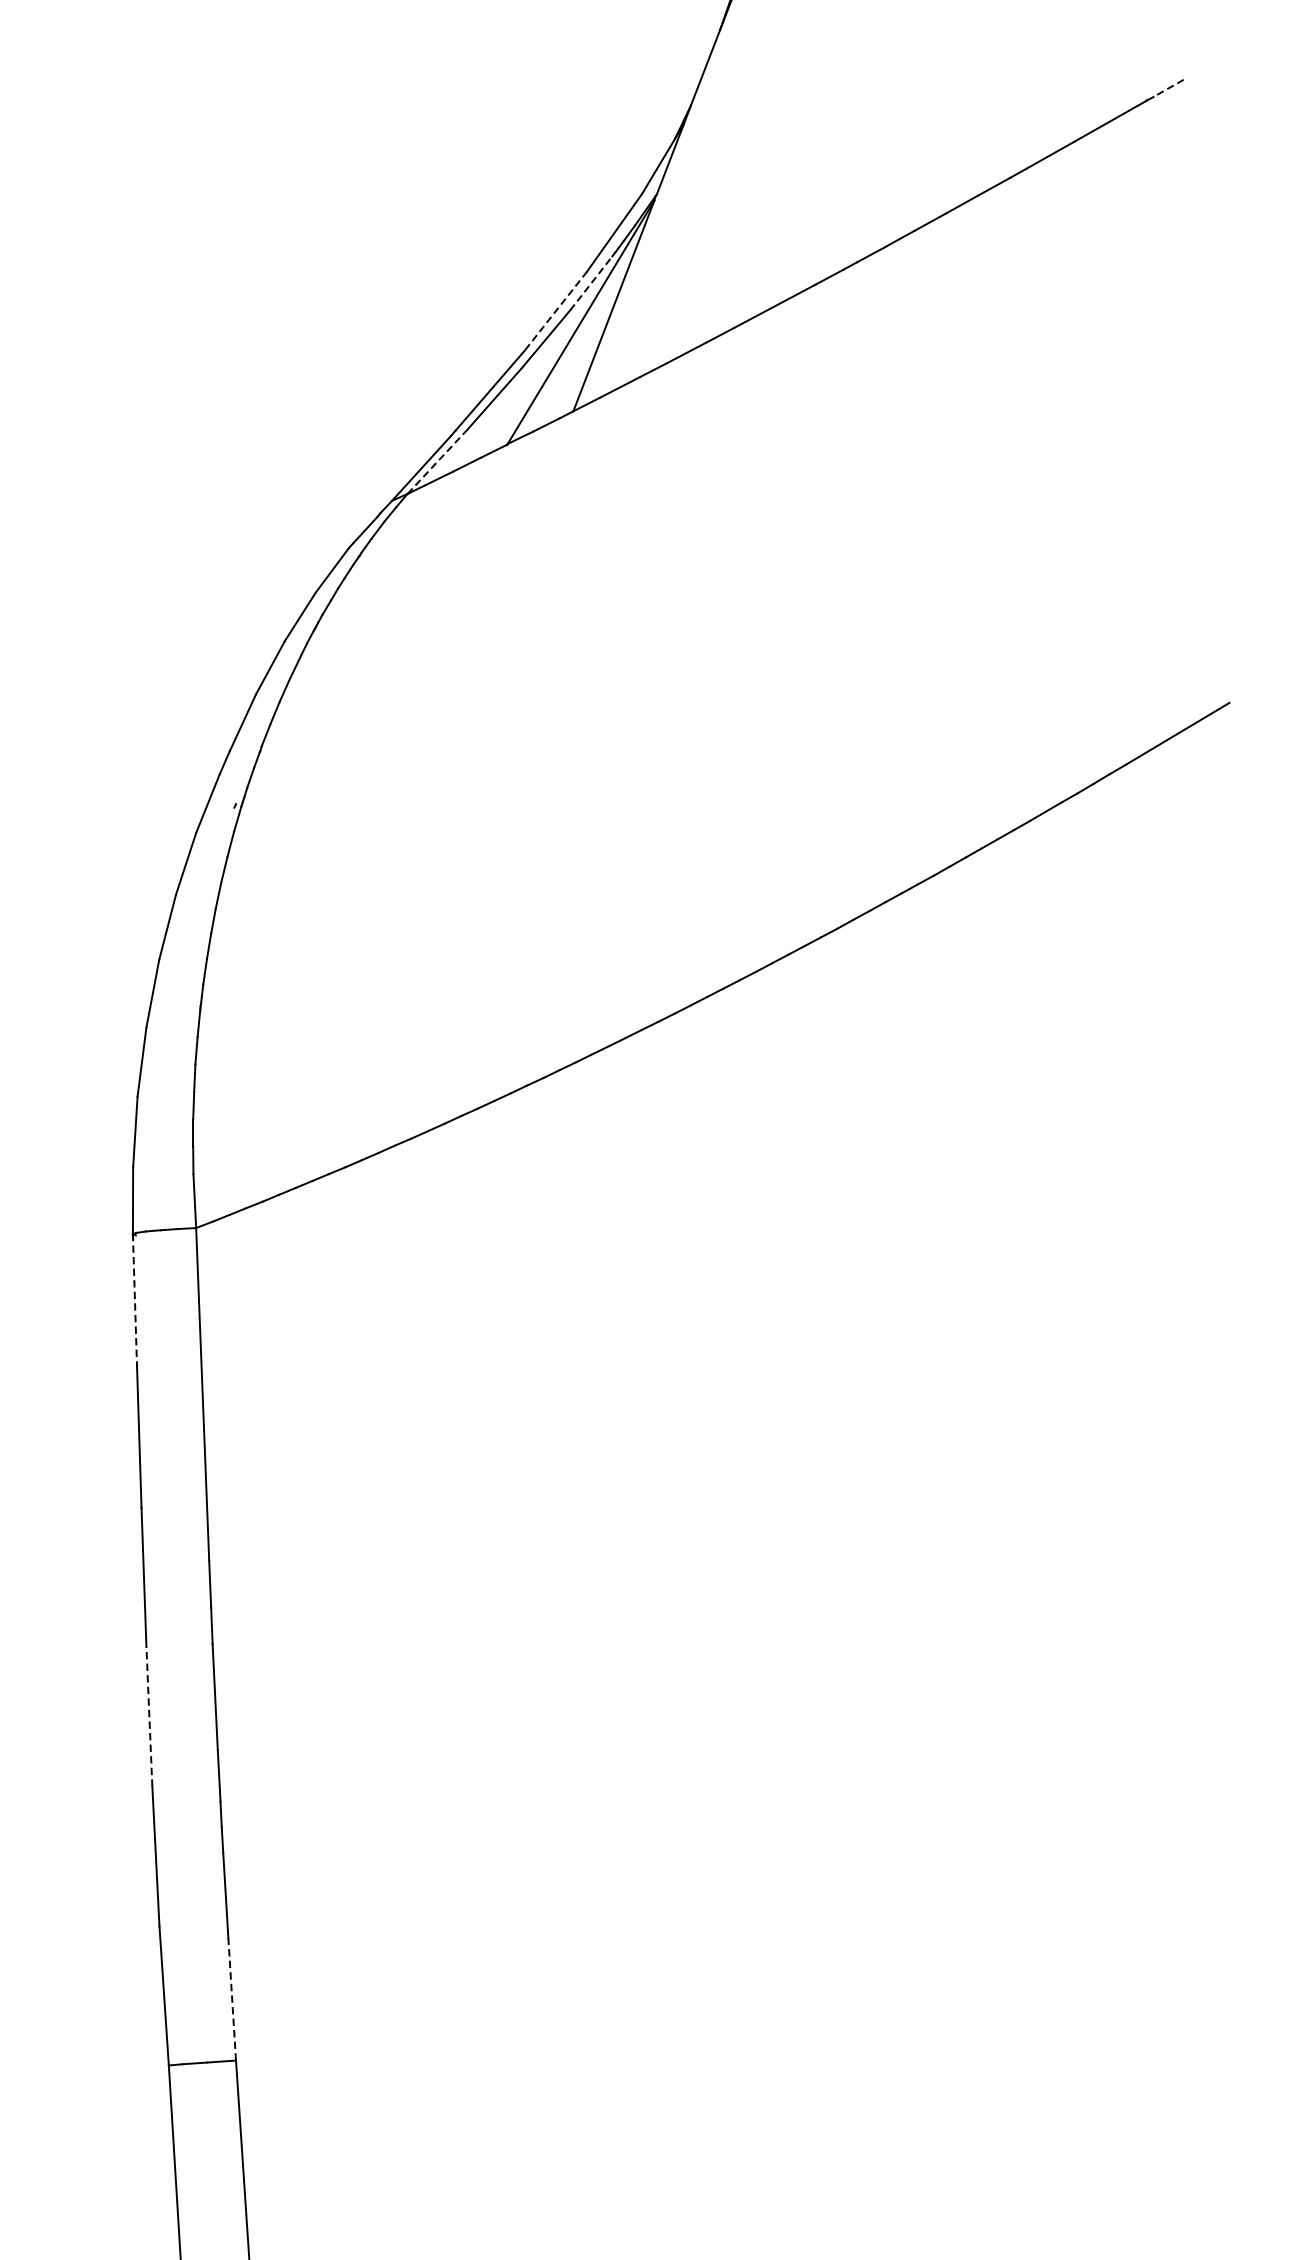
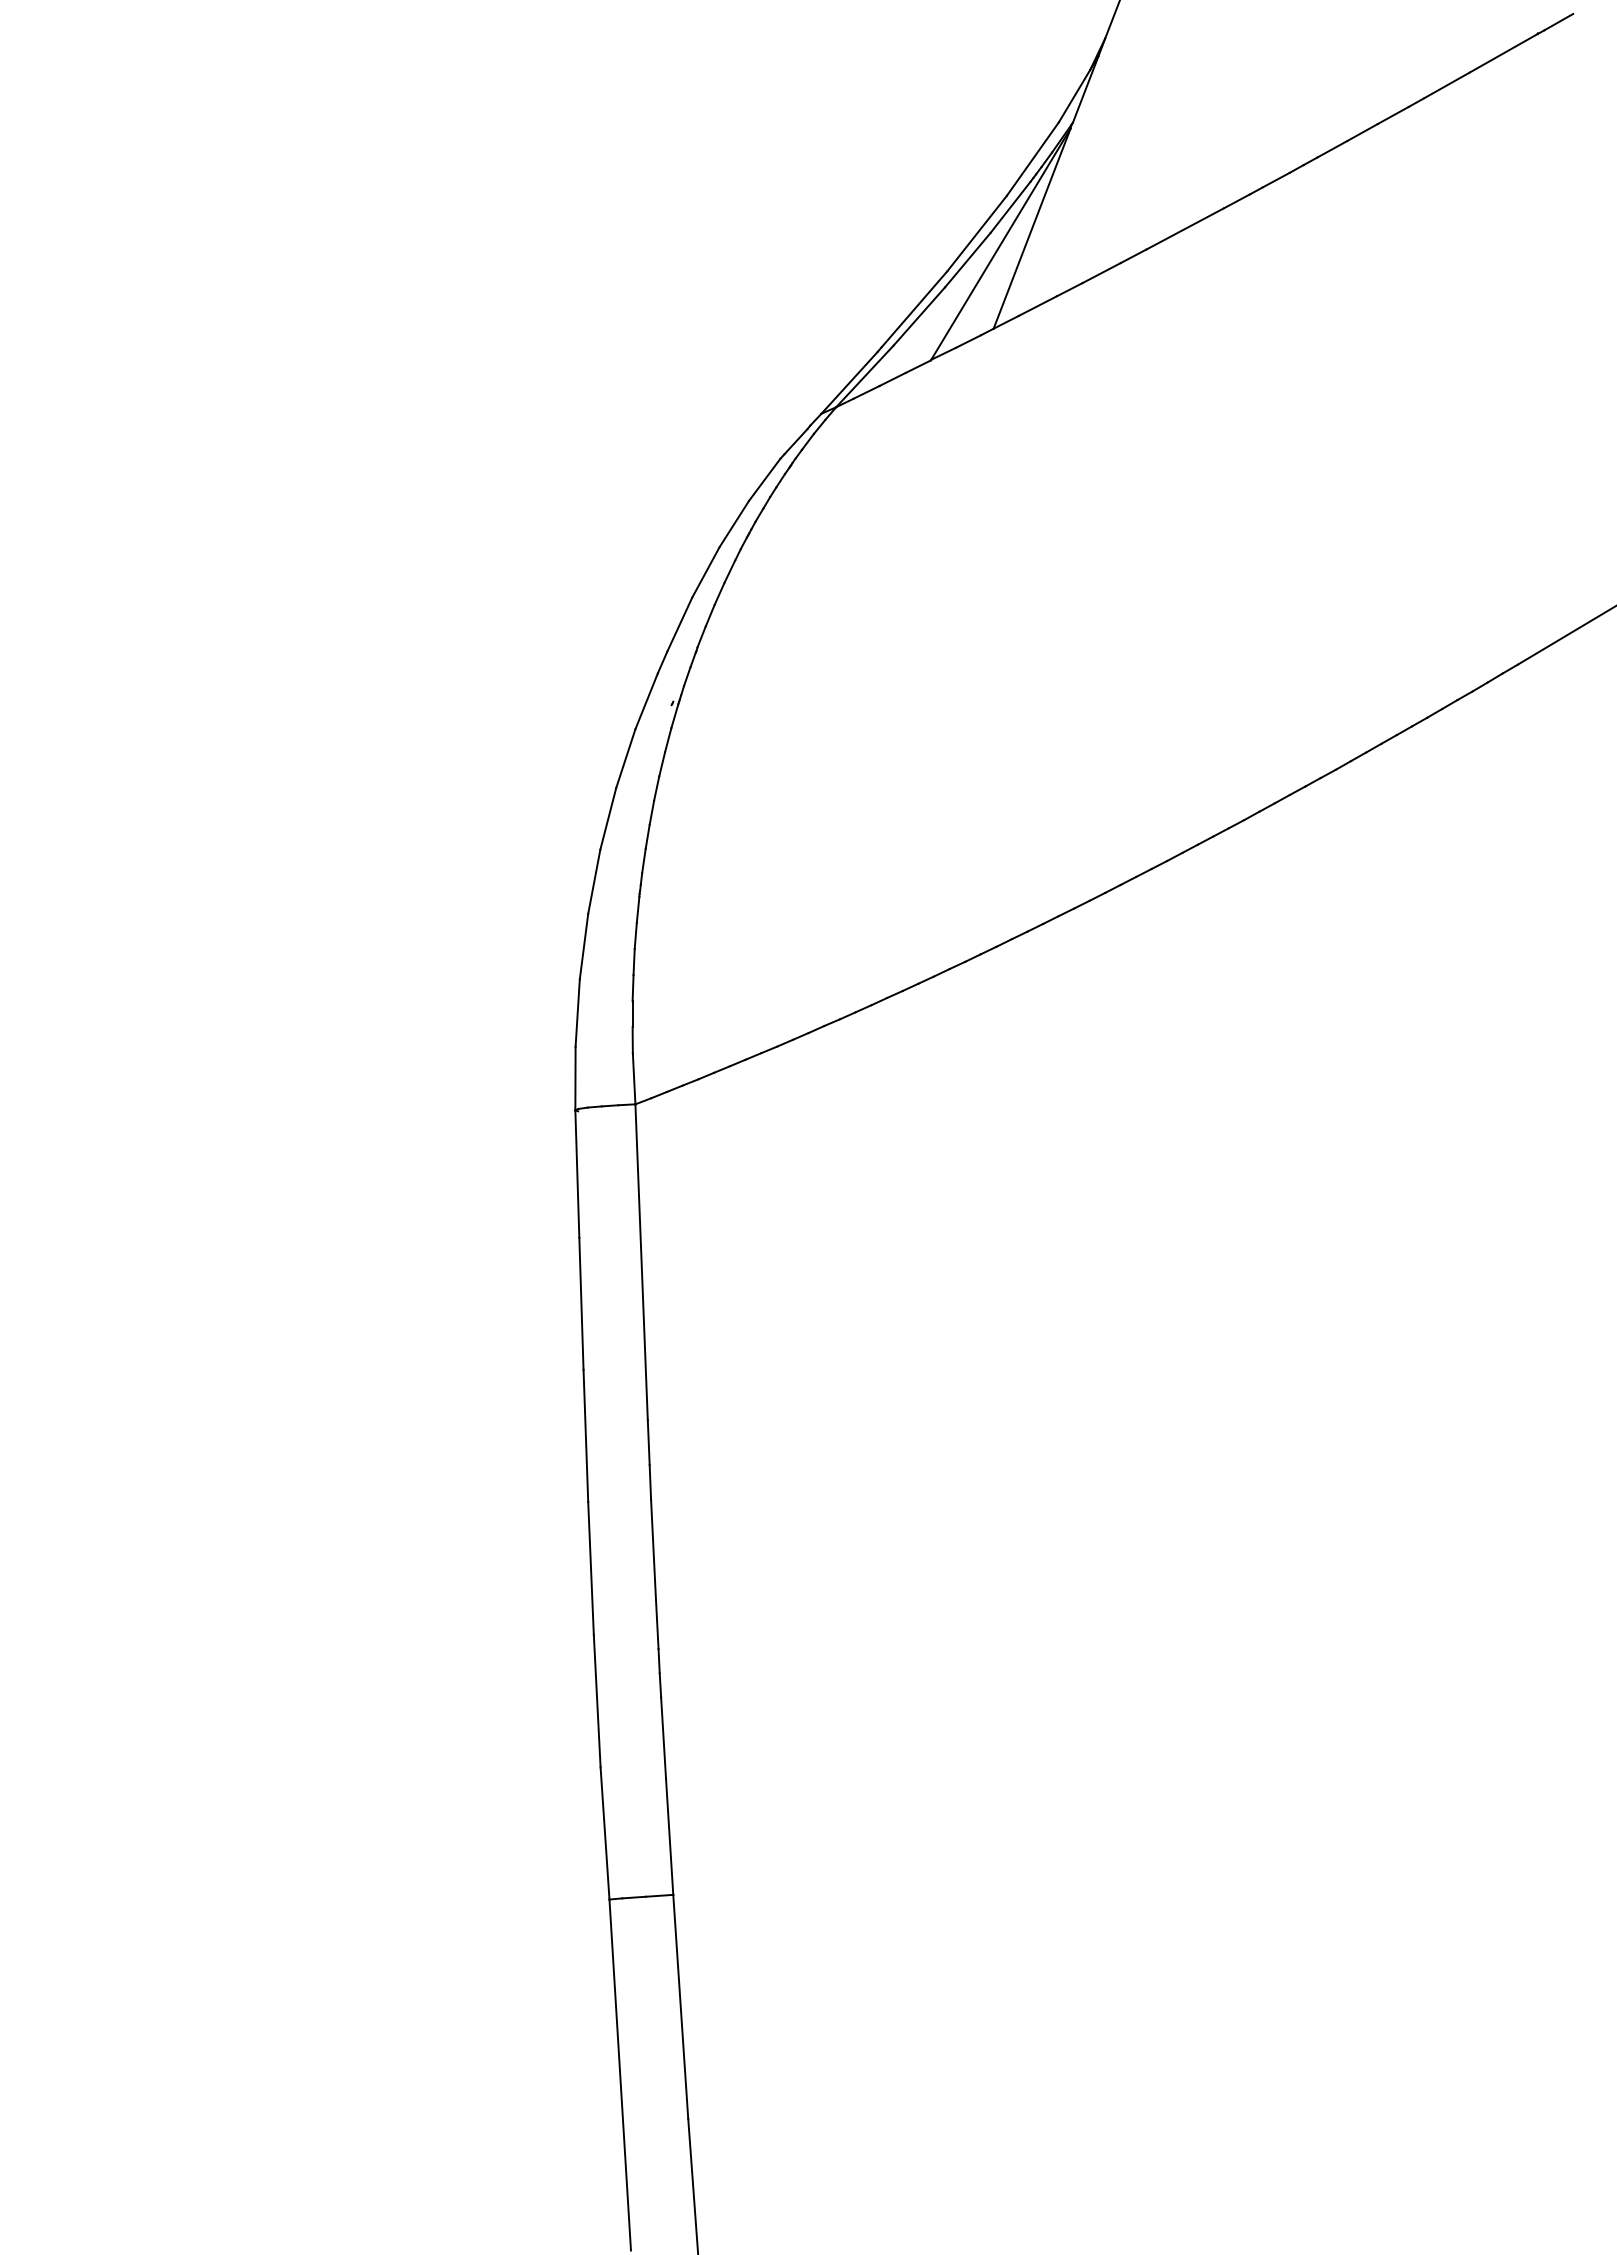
line: (1168, 88) -> (1558, 22), dashed -> solid
line: (591, 282) -> (1010, 206), dashed -> solid
line: (556, 310) -> (977, 233), dashed -> solid
line: (438, 461) -> (865, 376), dashed -> solid
line: (135, 1301) -> (577, 1174), dashed -> solid
line: (149, 1715) -> (591, 1567), dashed -> solid
line: (232, 1999) -> (669, 1836), dashed -> solid

